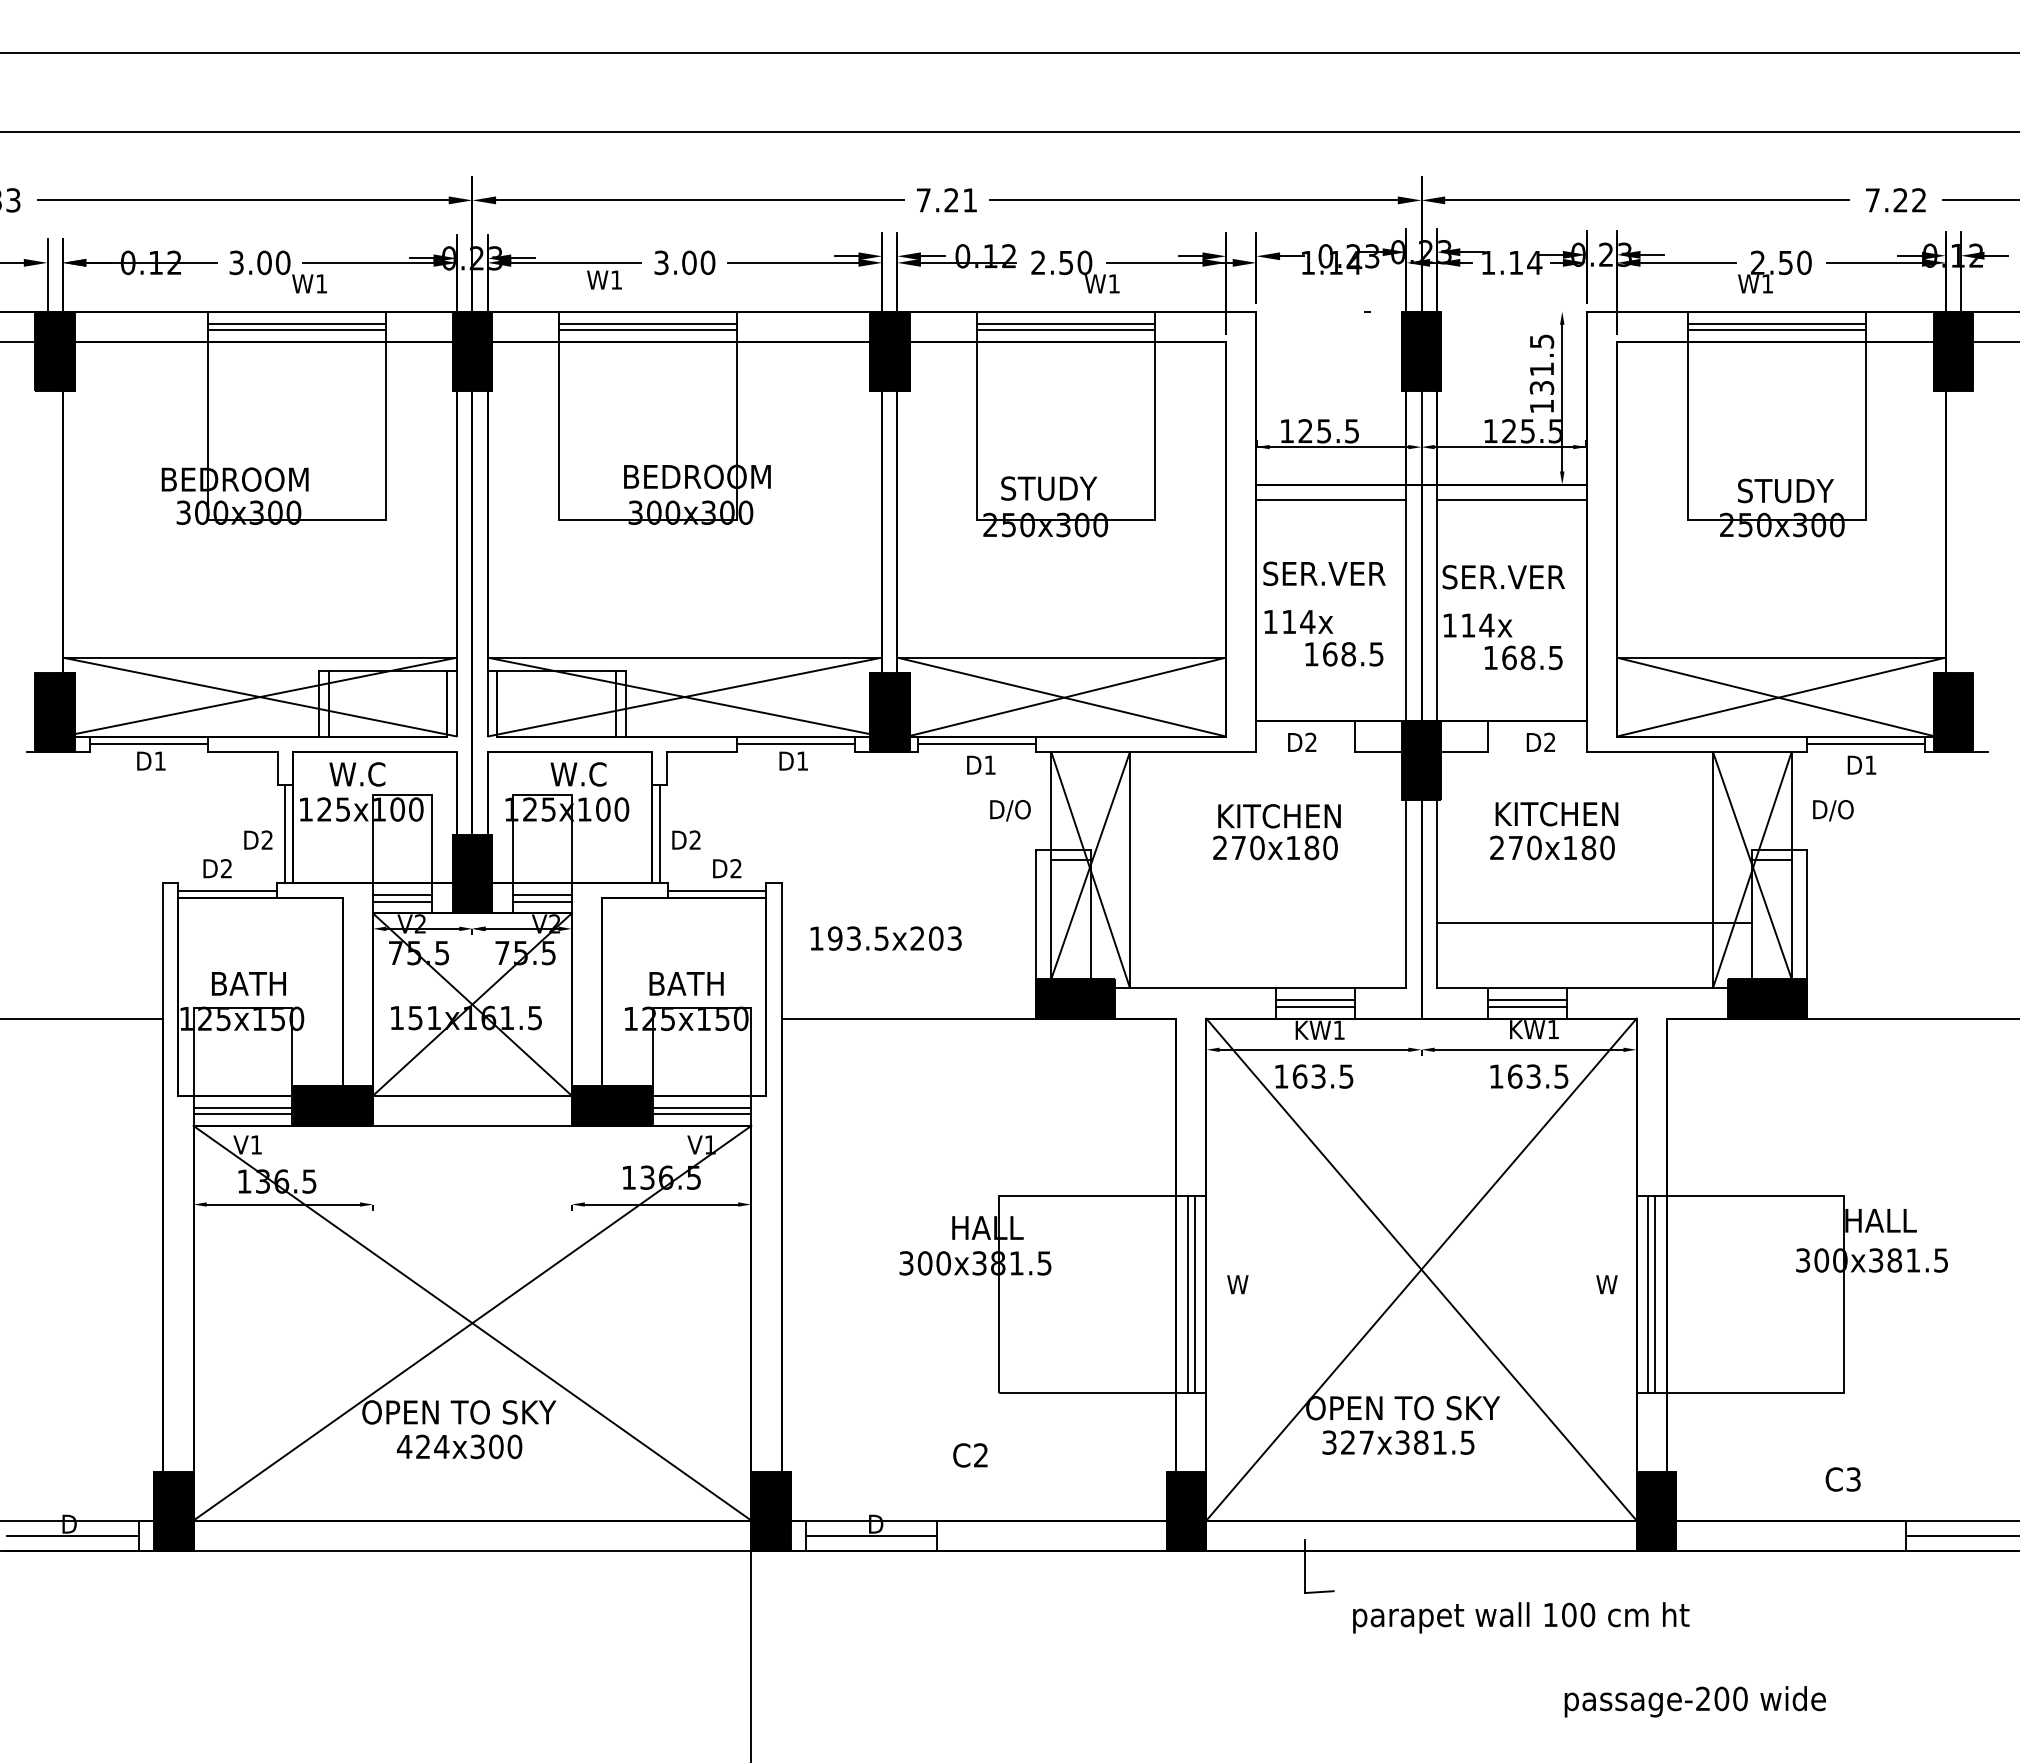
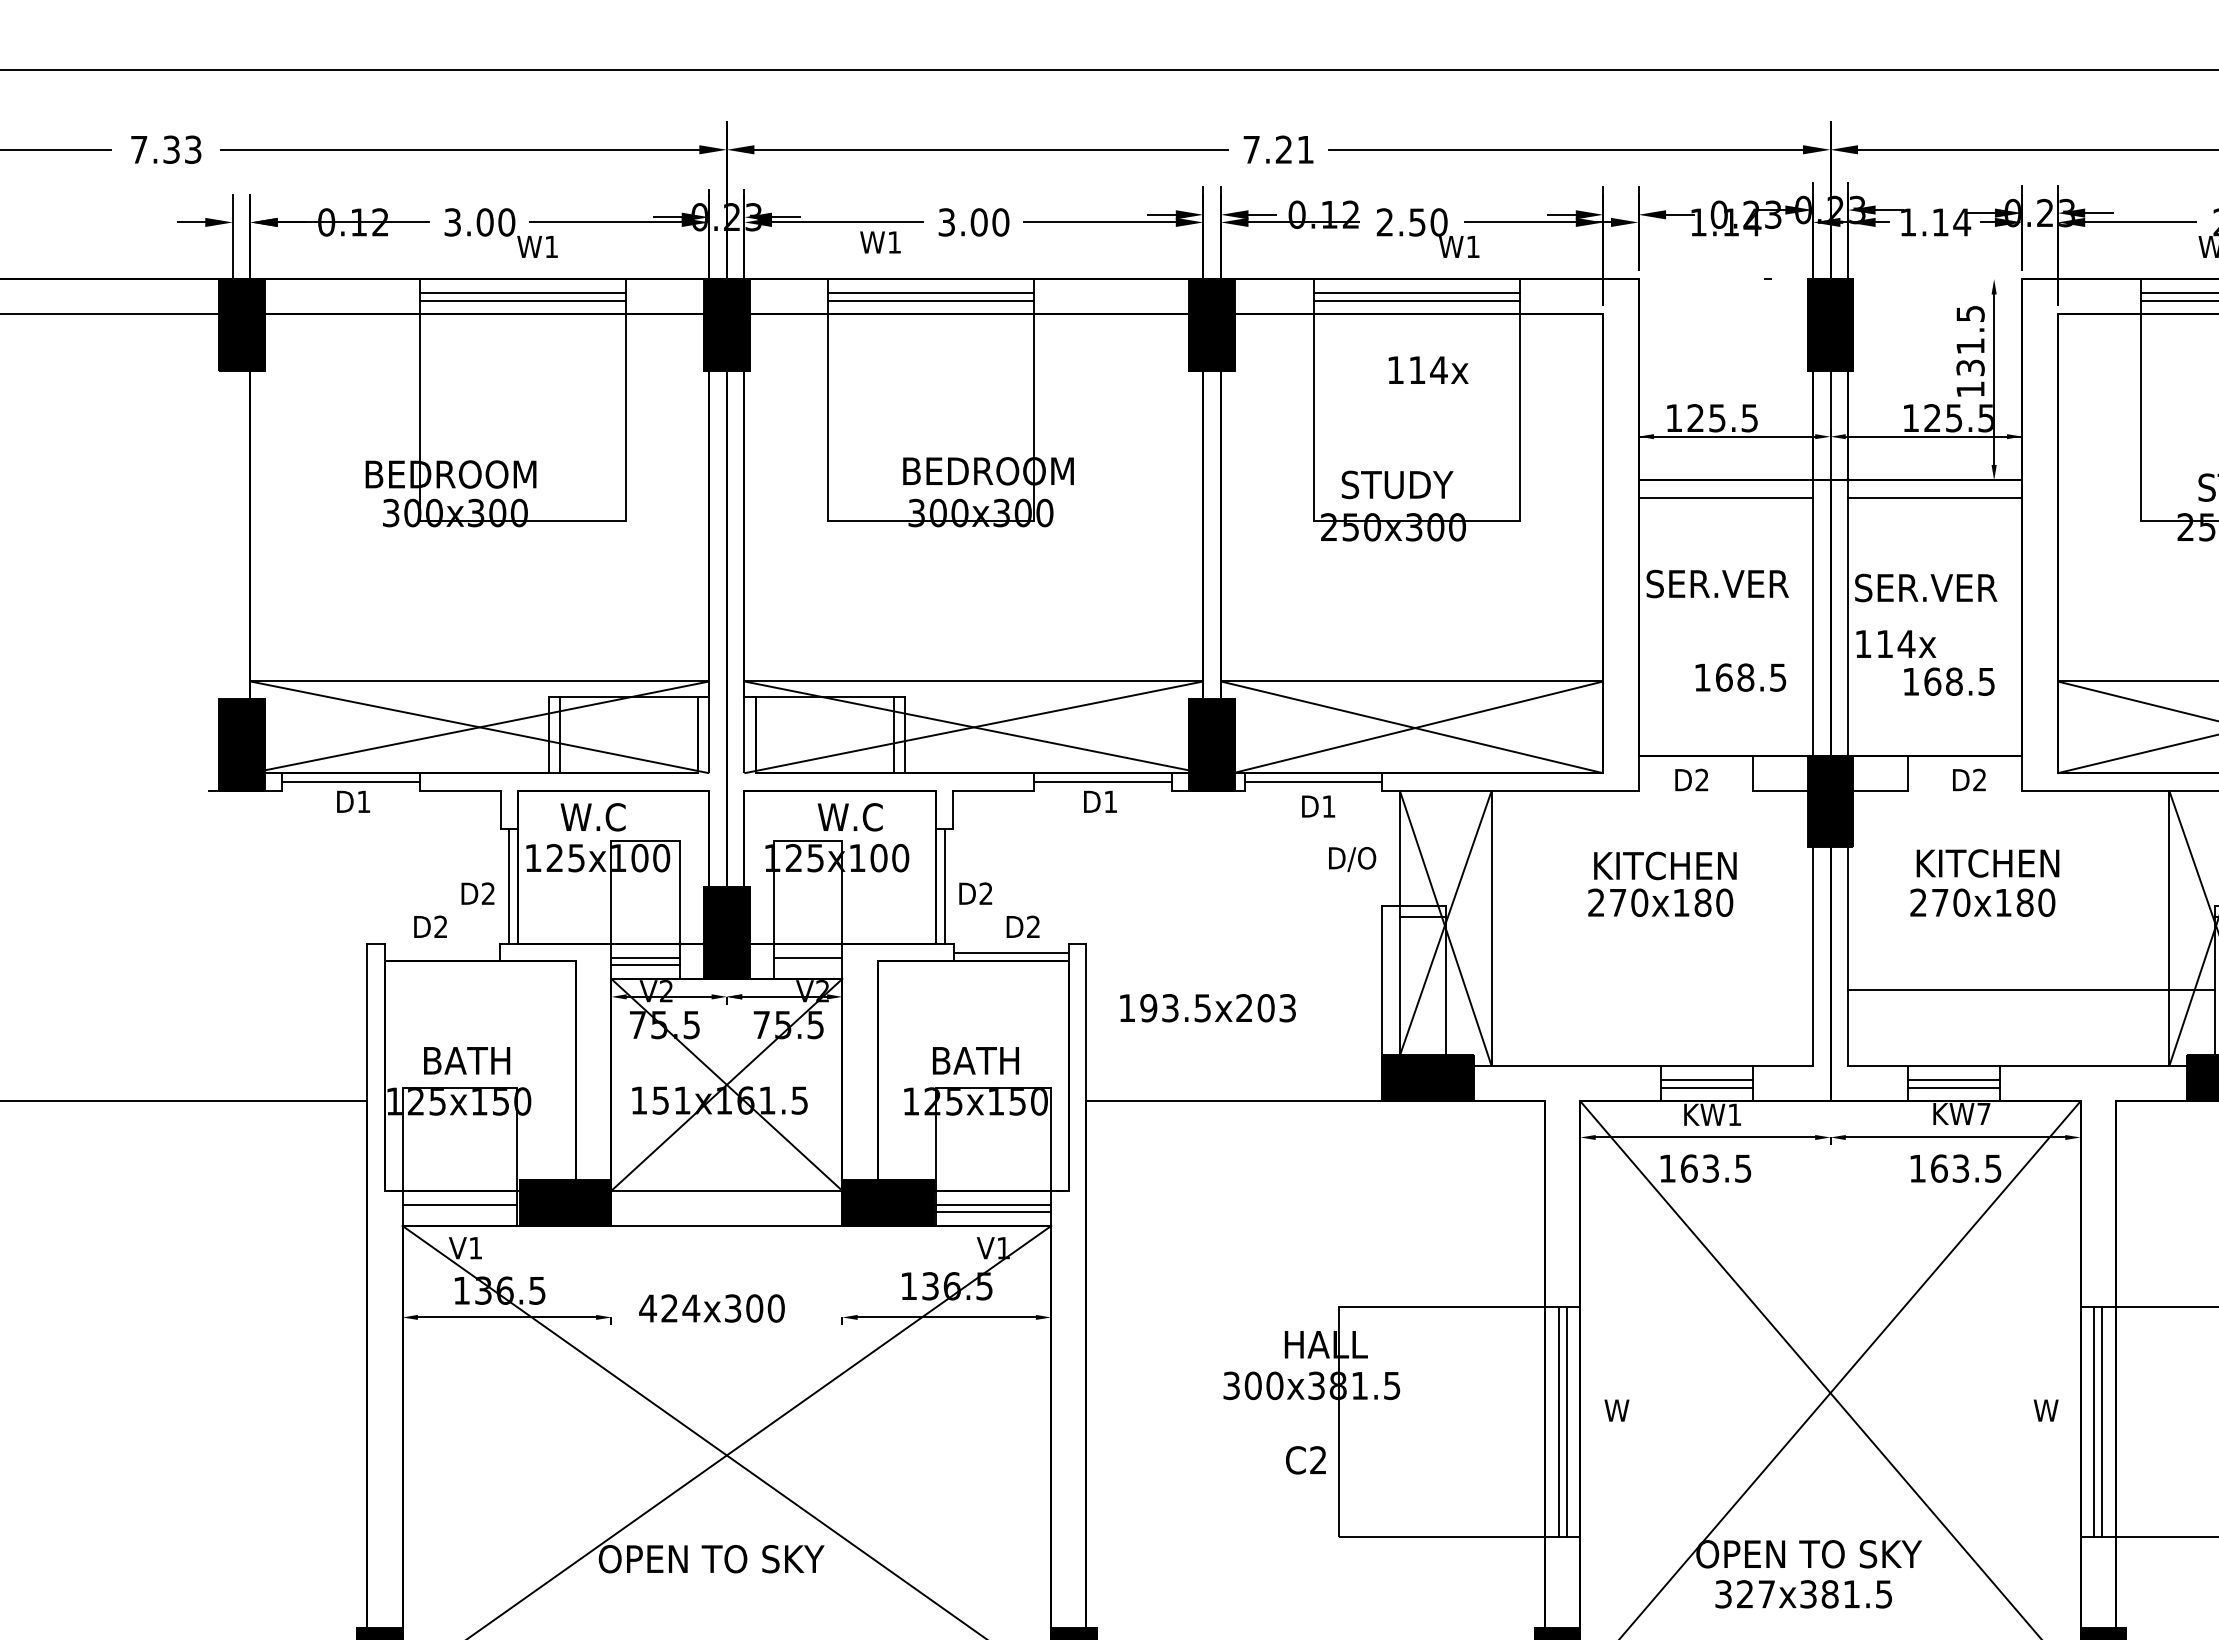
text: (1298, 621) -> (1428, 369), moved
line: (227, 890) -> (442, 952), removed
line: (541, 901) -> (807, 965), removed
text: (1553, 1029) -> (1983, 1113), KW1 -> KW7
line: (242, 1114) -> (459, 1212), removed
text: (459, 1446) -> (711, 1308), moved
text: (970, 1455) -> (1306, 1460), moved

